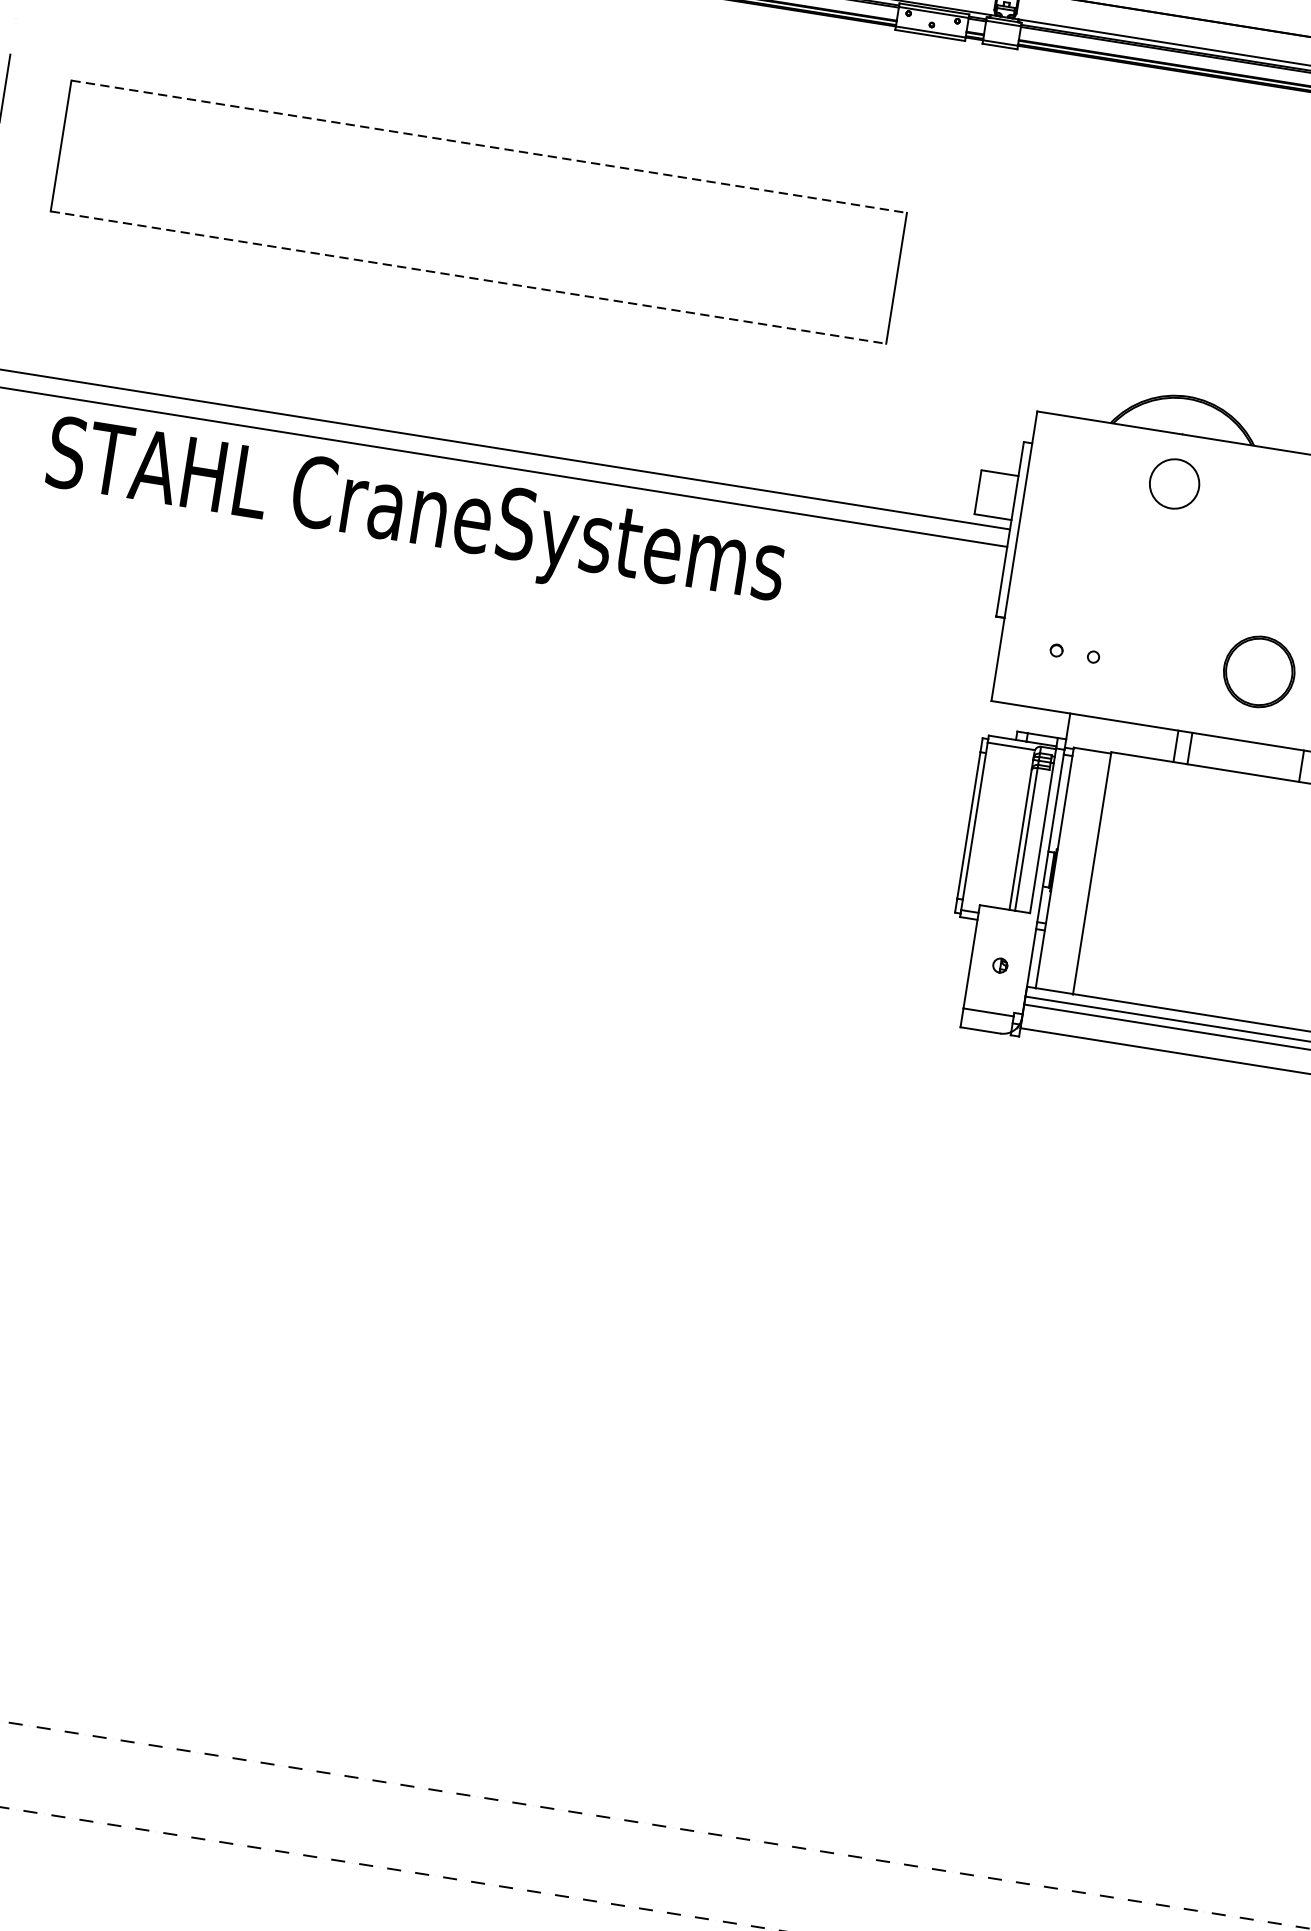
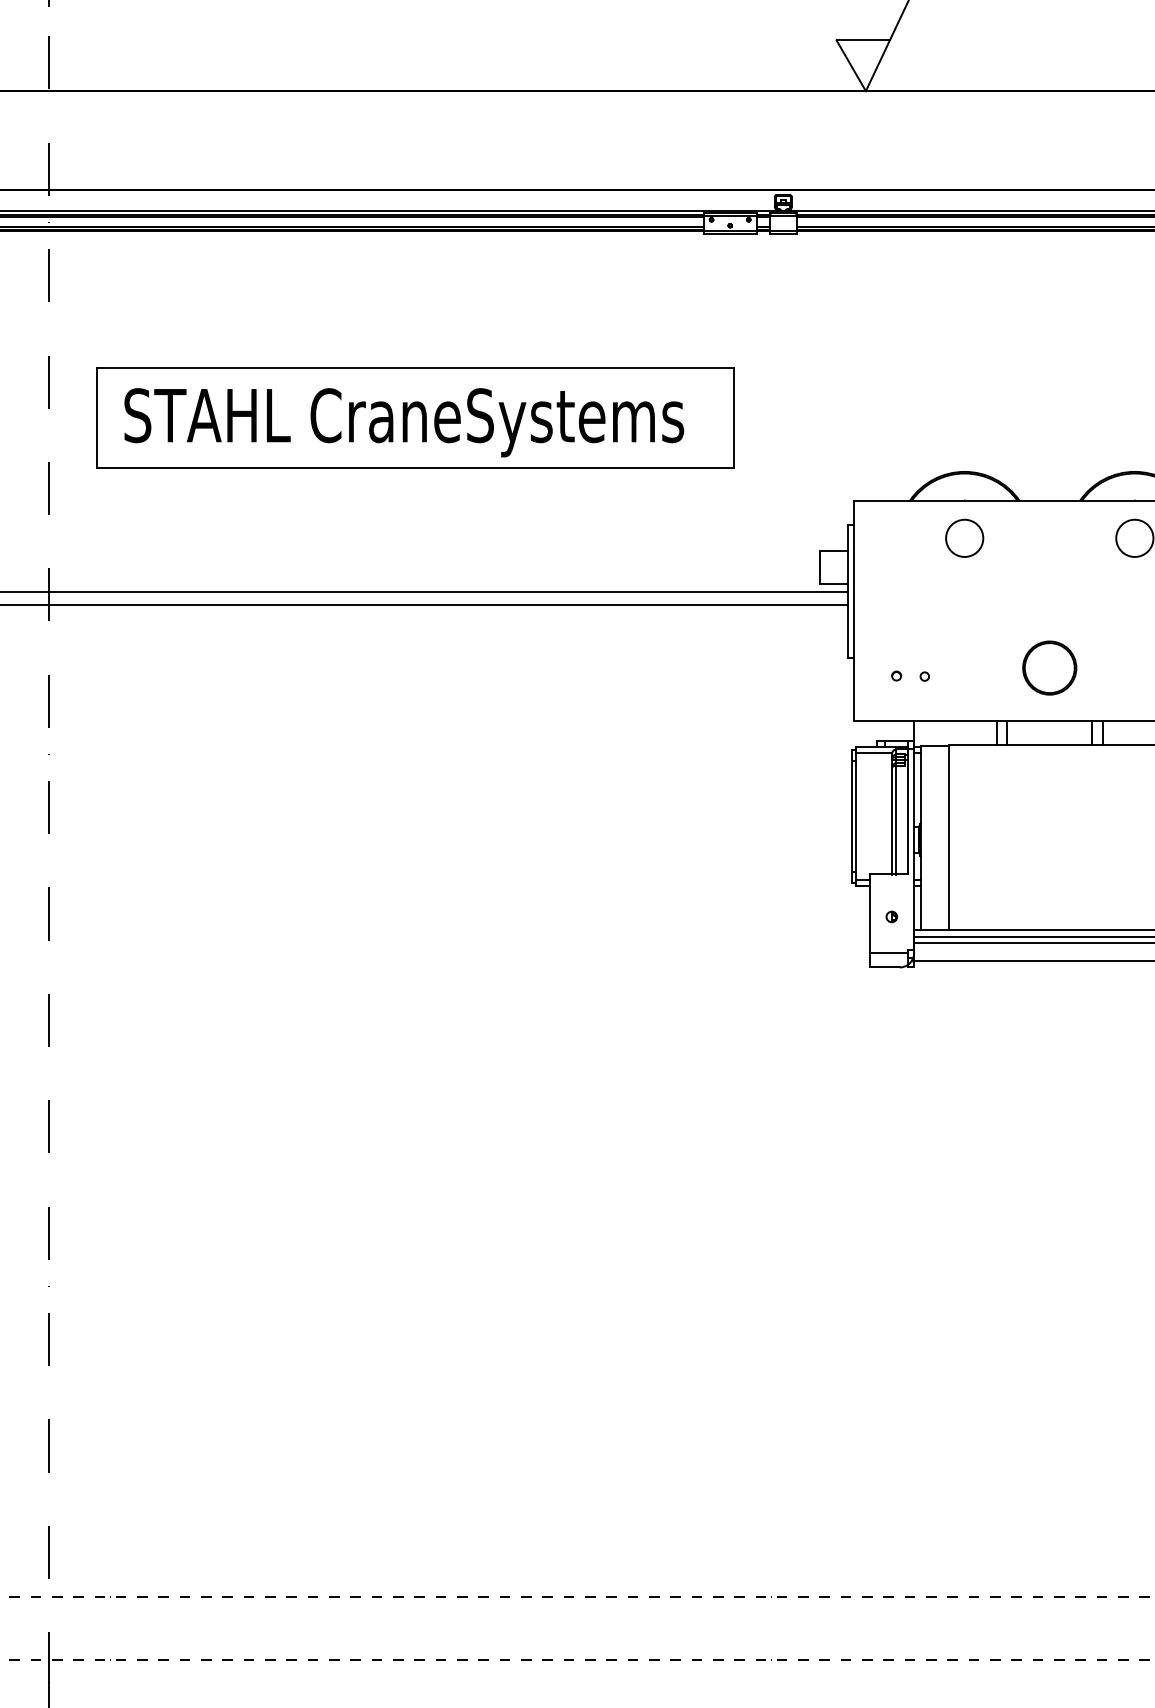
line: (489, 146) -> (415, 368), dashed -> solid
line: (468, 278) -> (415, 468), dashed -> solid
text: (415, 517) -> (404, 422), moved

